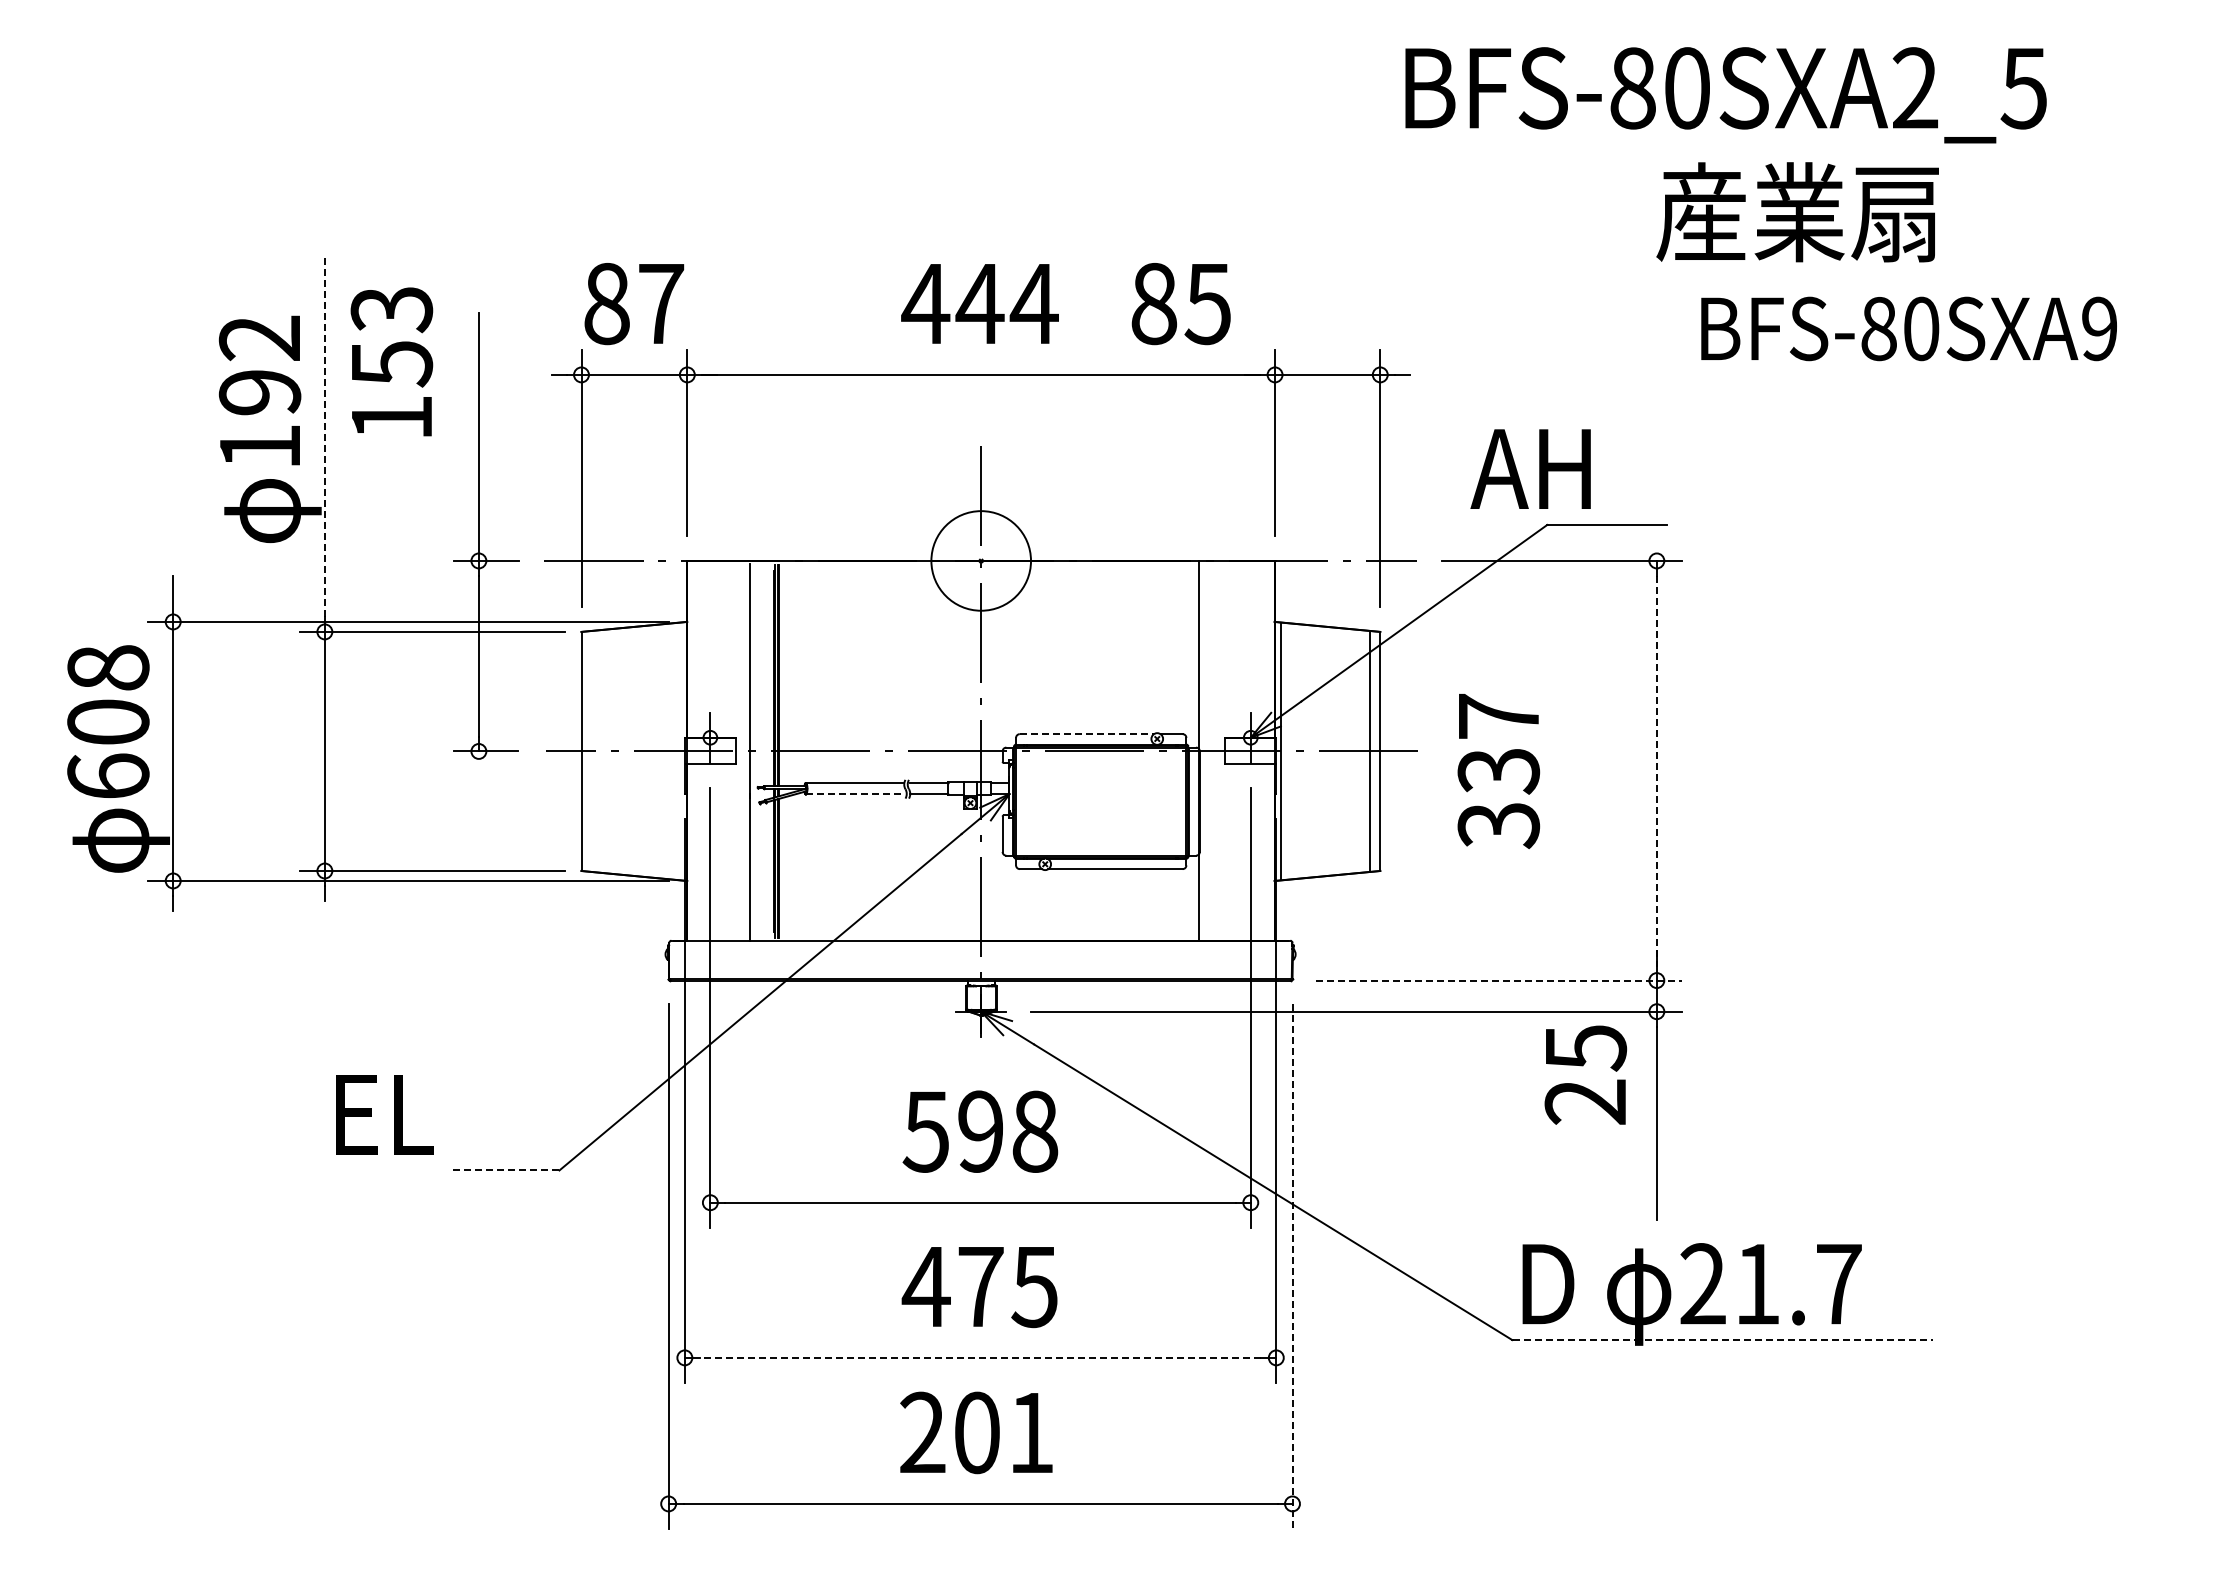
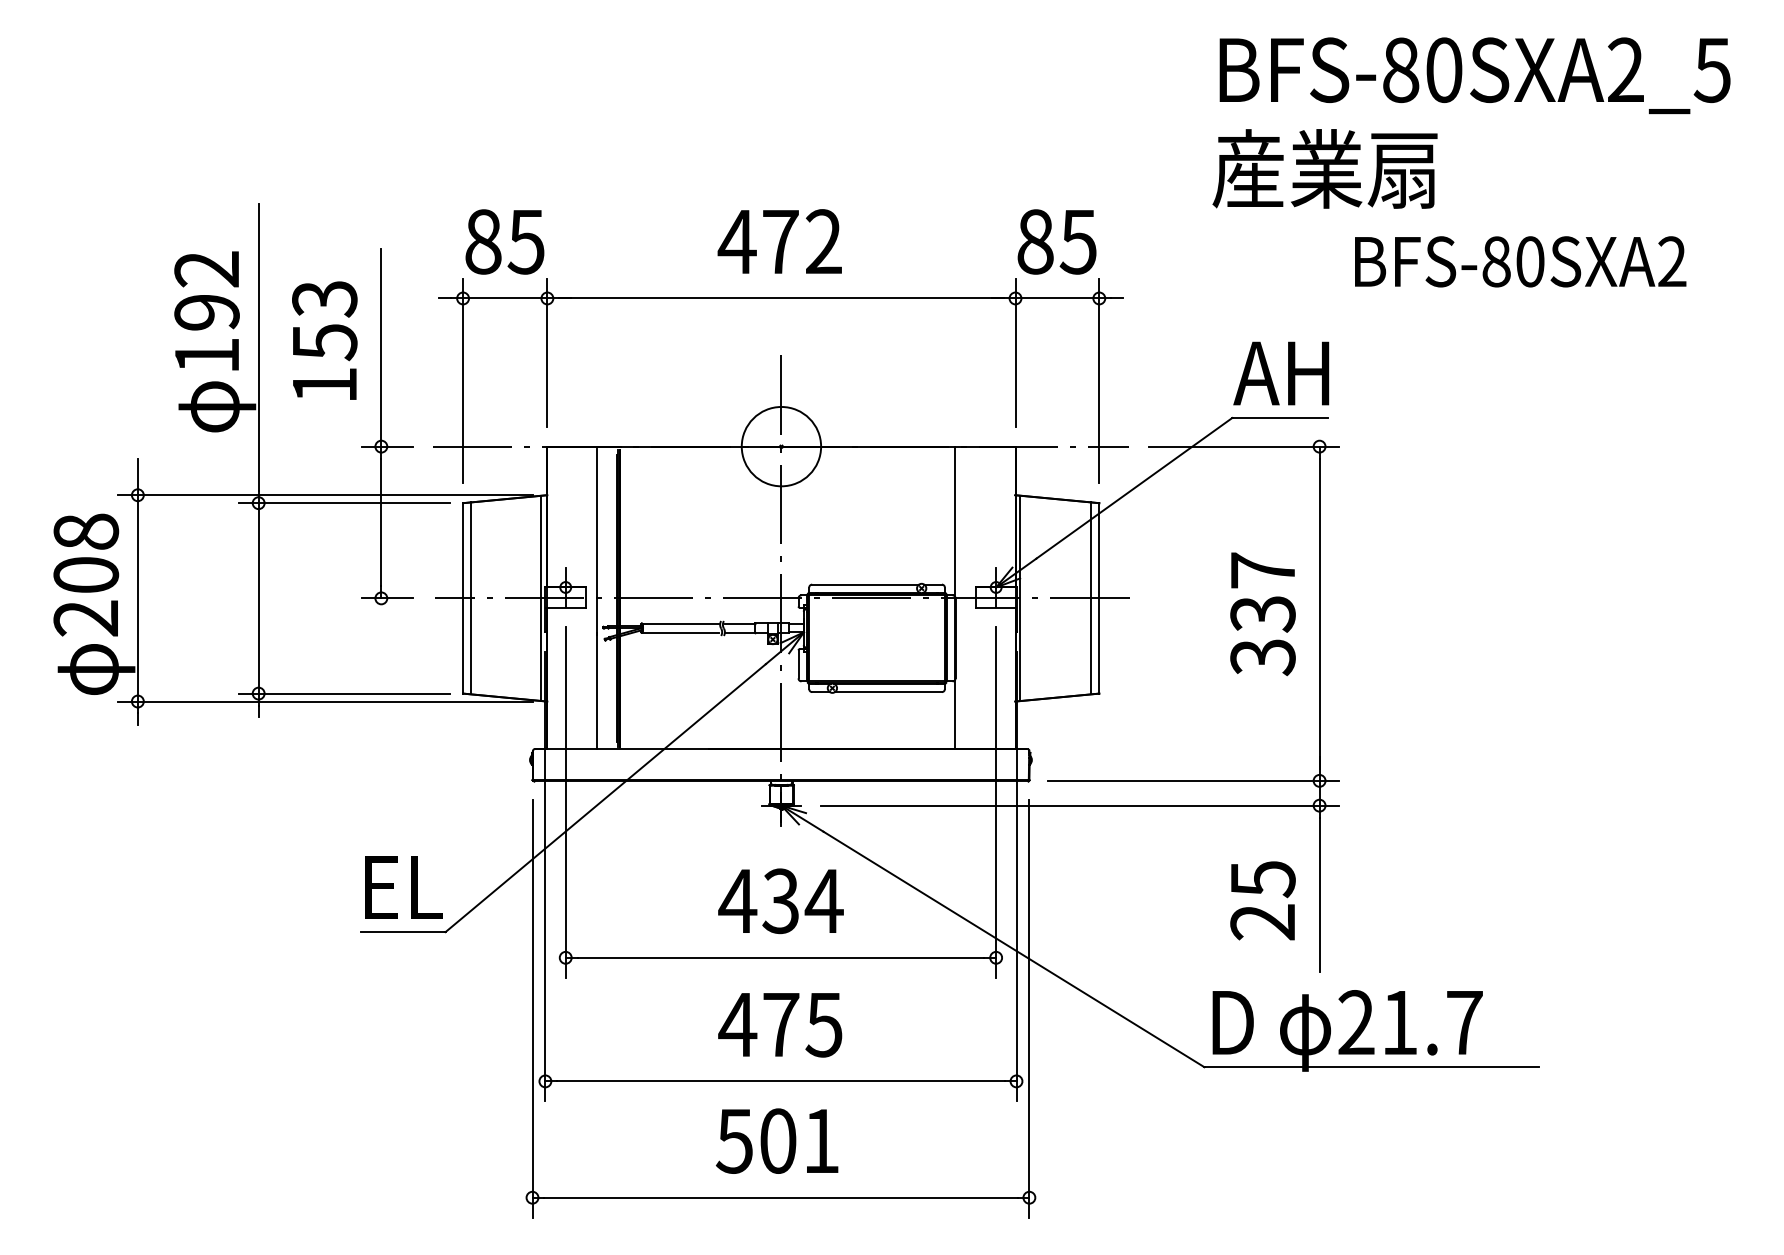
text: (1725, 95) -> (1474, 75), moved
text: (1797, 212) -> (1324, 169), moved
text: (1006, 302) -> (801, 240), 444 -> 472
text: (660, 304) -> (526, 242), 87 -> 85
text: (1180, 304) -> (1056, 242), moved
text: (2099, 329) -> (1672, 262), BFS-80SXA9 -> BFS-80SXA2
text: (391, 361) -> (324, 340), moved
line: (324, 436) -> (258, 347), dashed -> solid
text: (1530, 468) -> (1281, 373), moved
line: (1087, 734) -> (866, 584), dashed -> solid
line: (591, 750) -> (471, 597), added
line: (679, 751) -> (541, 598), added
line: (1656, 770) -> (1319, 613), dashed -> solid
text: (1498, 771) -> (1262, 614), moved
text: (108, 776) -> (86, 618), 608 -> 208
line: (854, 794) -> (680, 632), dashed -> solid
line: (1498, 980) -> (1193, 780), dashed -> solid
text: (1585, 1074) -> (1262, 900), moved
text: (384, 1114) -> (403, 887), moved
text: (980, 1131) -> (780, 901), 598 -> 434
line: (505, 1170) -> (402, 932), dashed -> solid
line: (1292, 1266) -> (1029, 1008), dashed -> solid
line: (1723, 1340) -> (1372, 1067), dashed -> solid
line: (980, 1357) -> (780, 1081), dashed -> solid
text: (921, 1432) -> (733, 1140), 201 -> 501

